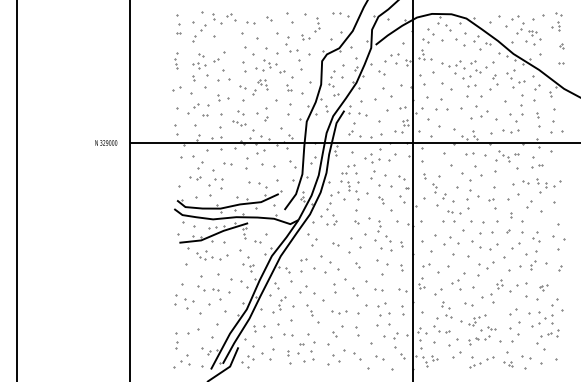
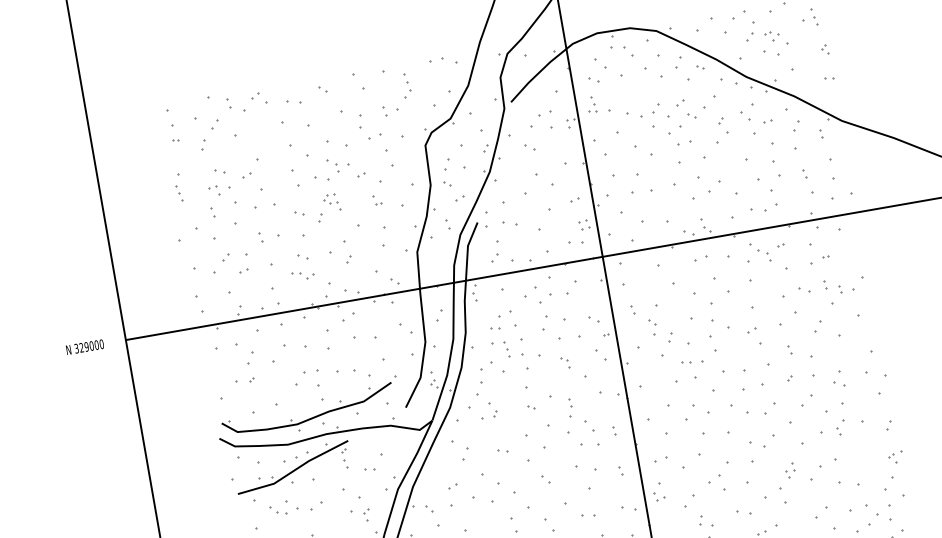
part: (176, 88) -> (187, 234), size x1.6
part: (227, 163) -> (295, 346), size x1.6
part: (215, 183) -> (306, 378), moved
part: (543, 287) -> (896, 457), moved

